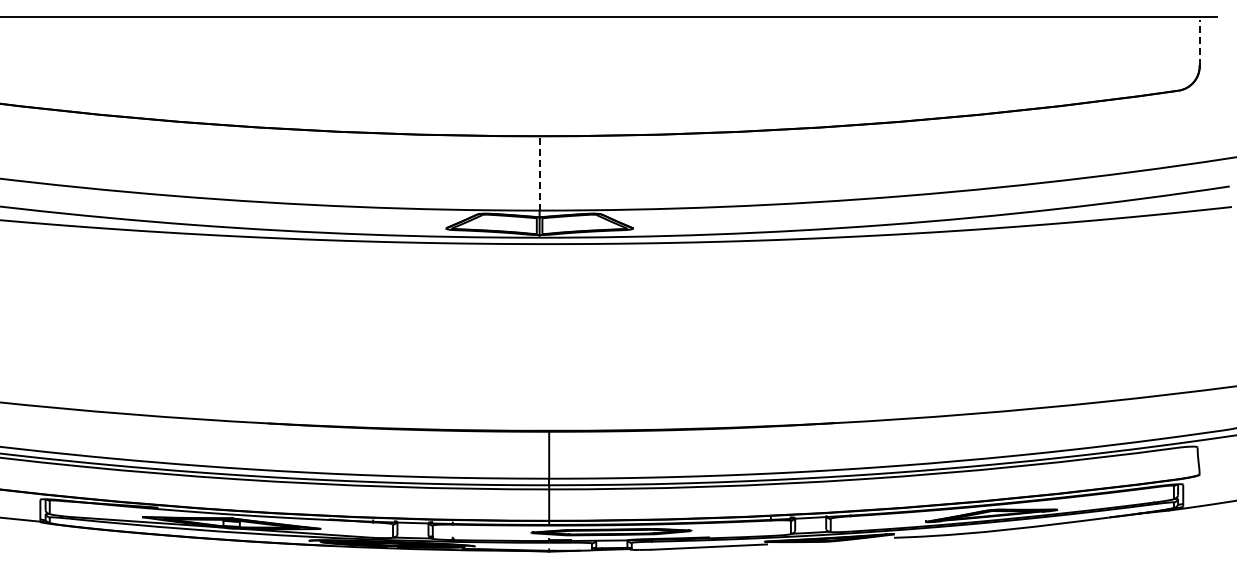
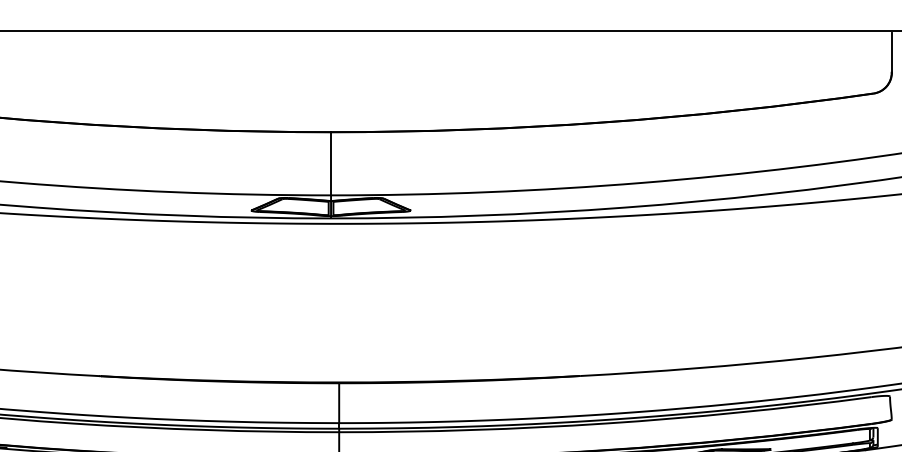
line: (1199, 42) -> (891, 52), dashed -> solid
line: (539, 172) -> (330, 163), dashed -> solid

